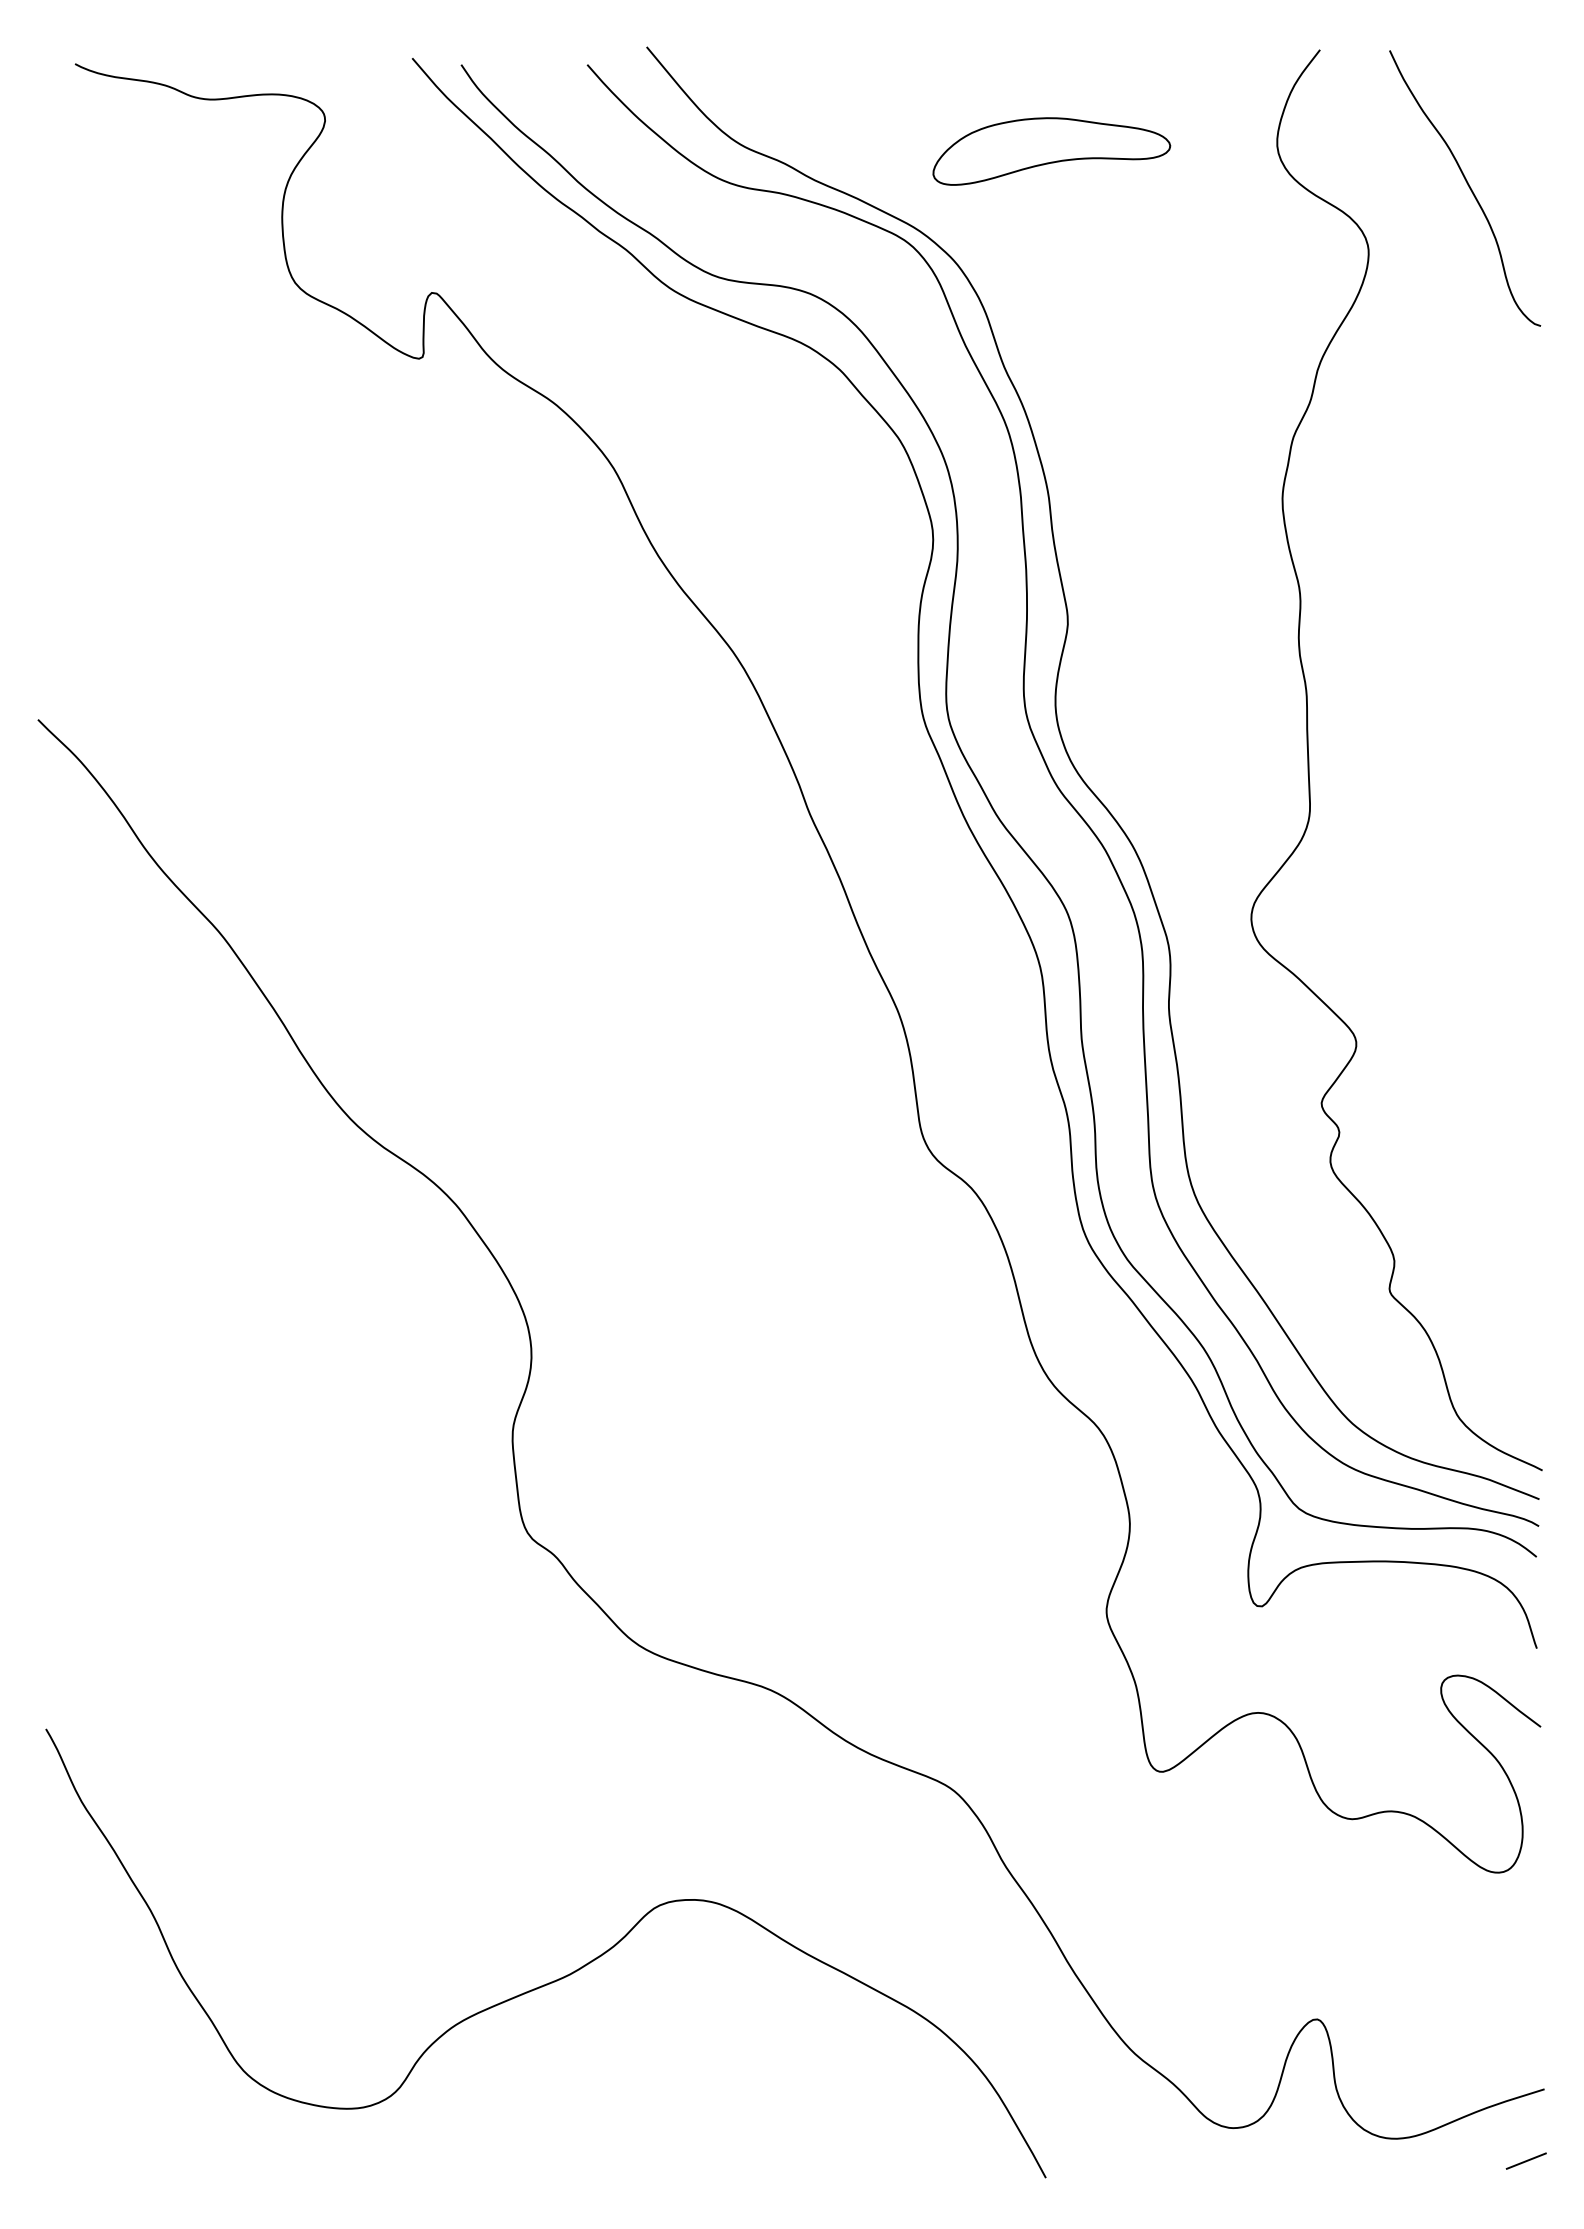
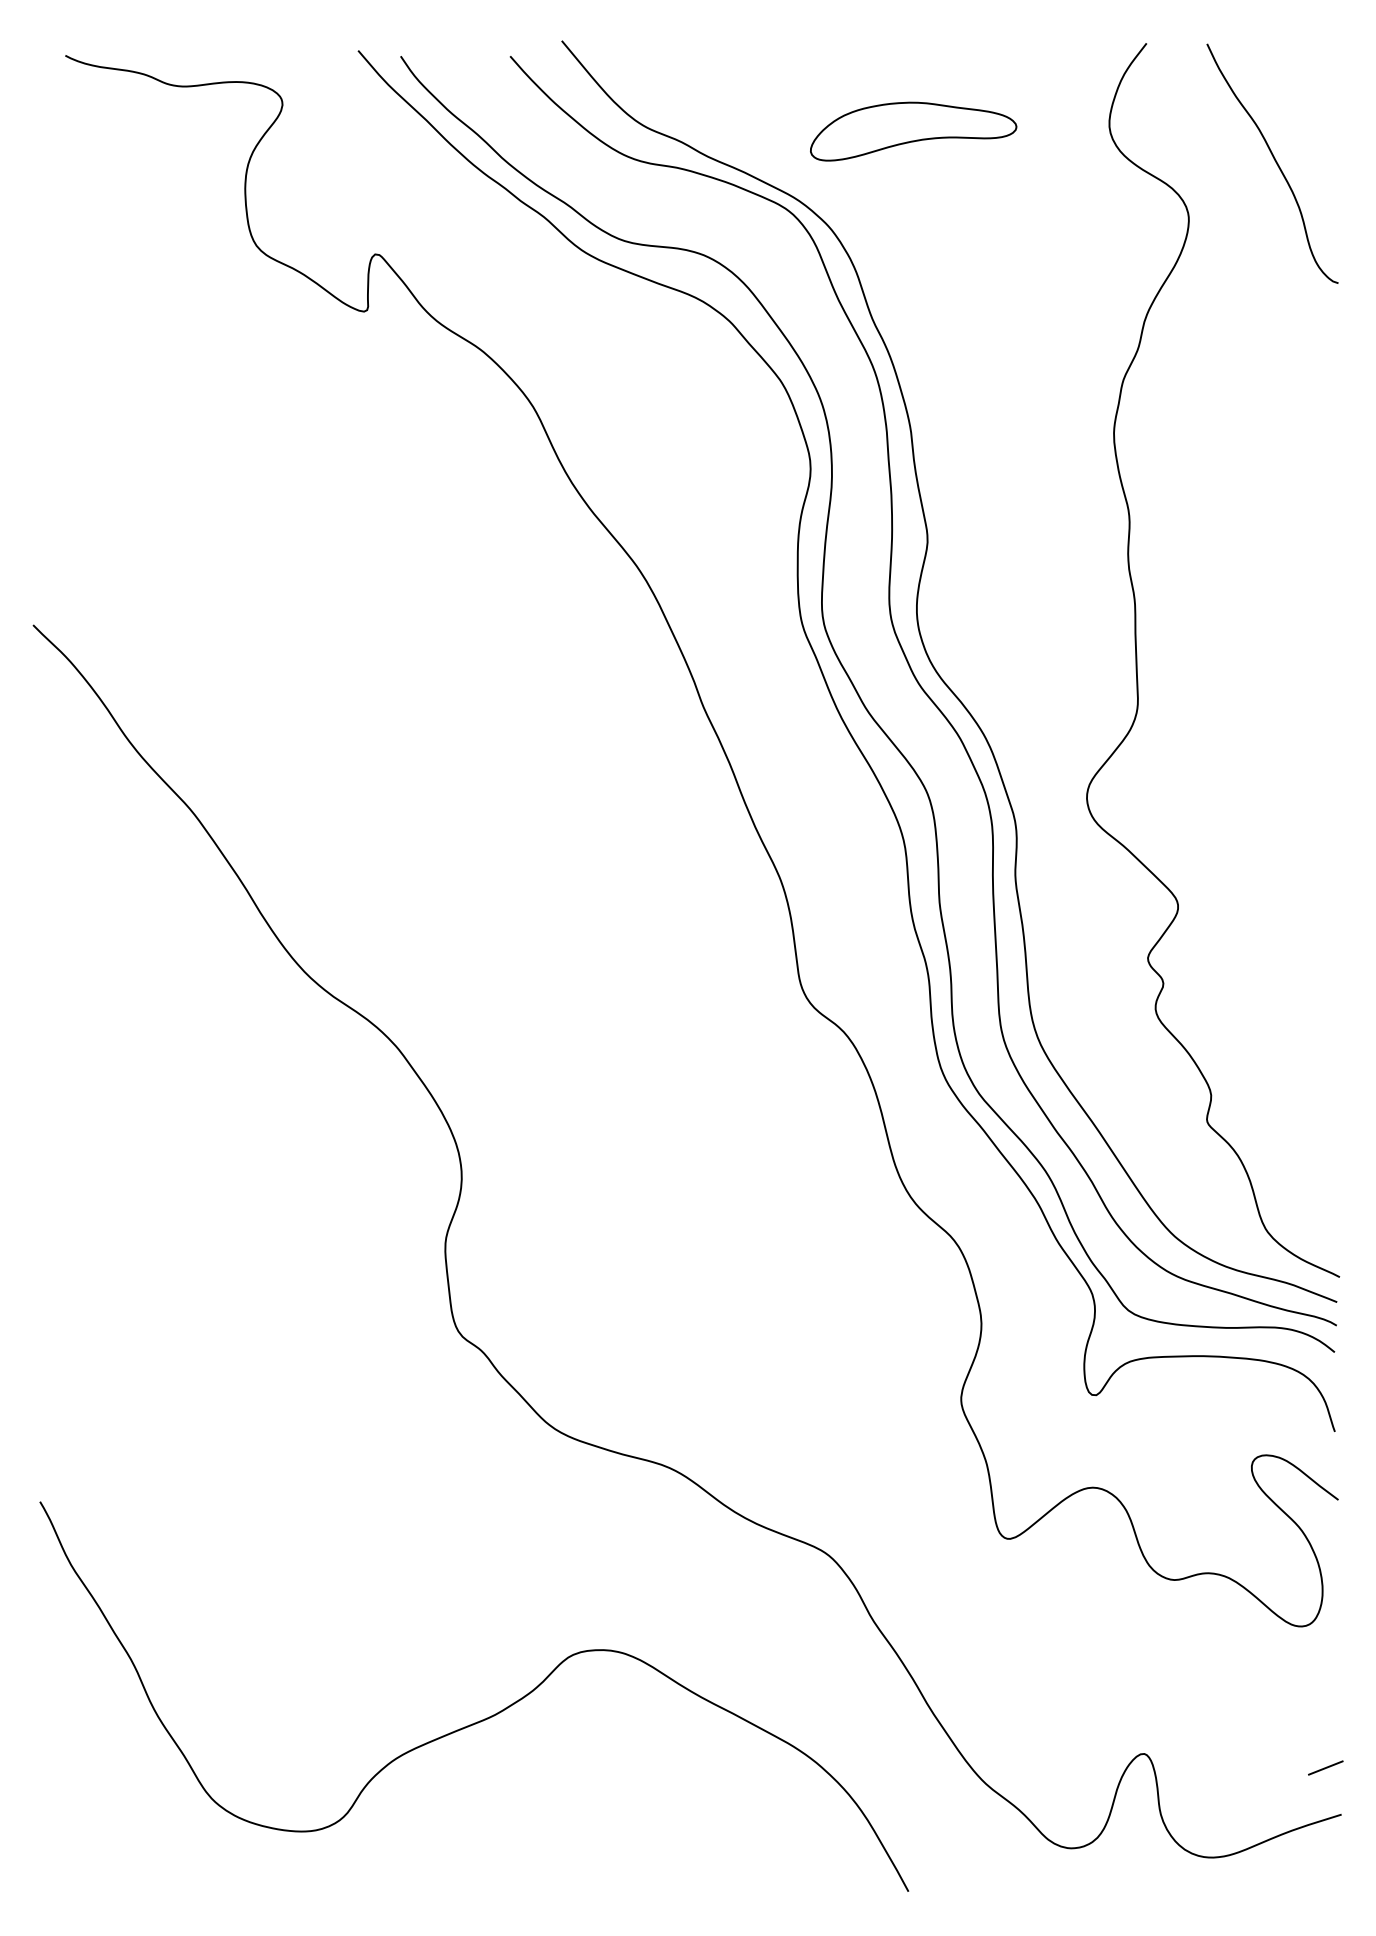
line: (1526, 2160) -> (1325, 1767), moved

